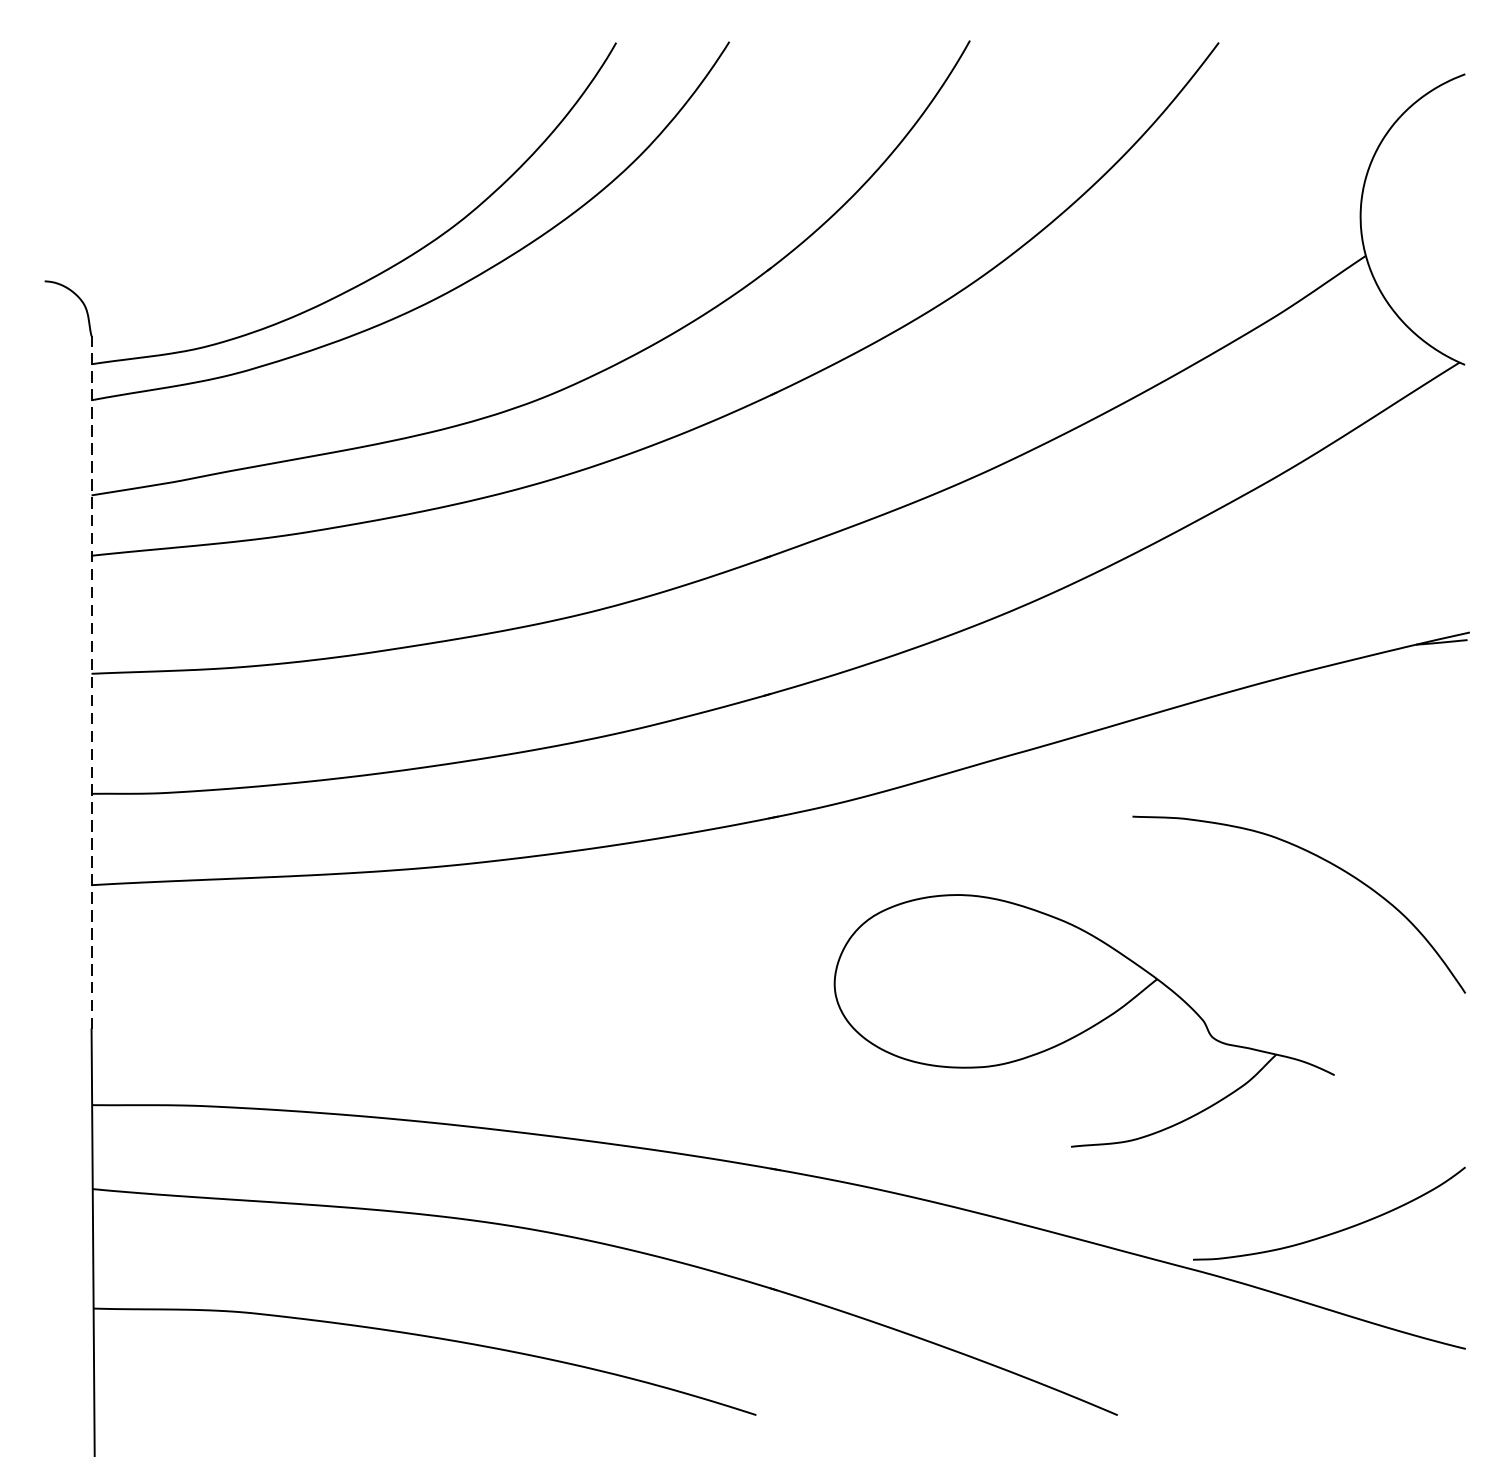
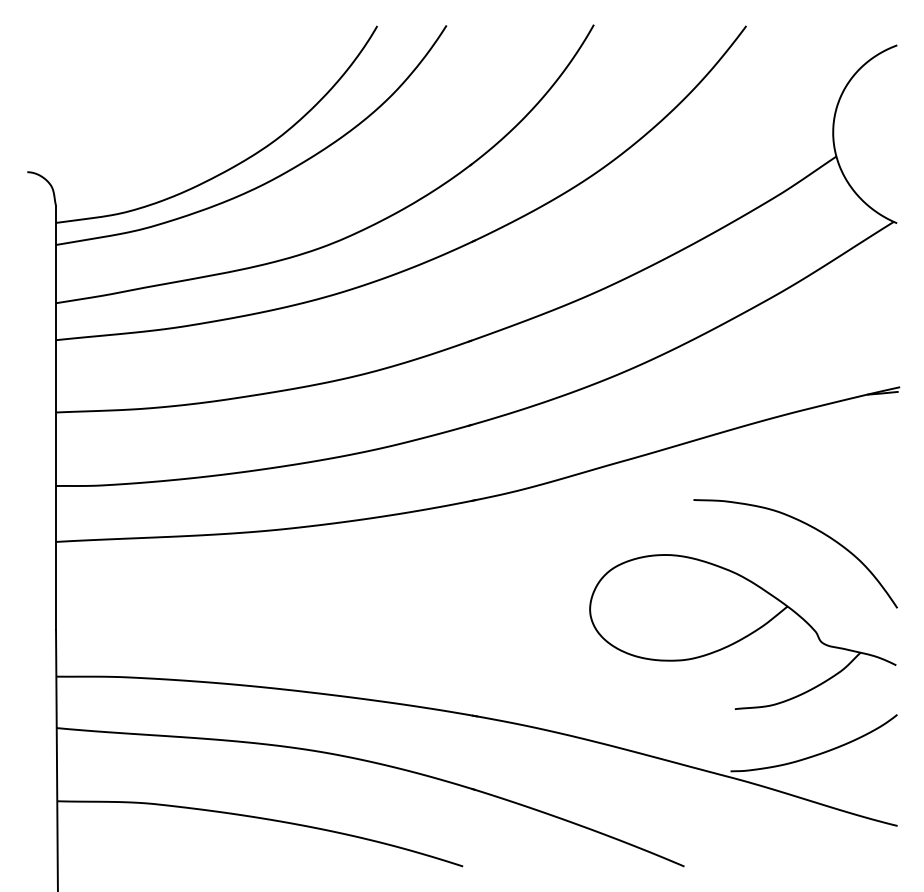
line: (92, 681) -> (56, 417), dashed -> solid
part: (1083, 1019) -> (742, 631), moved

